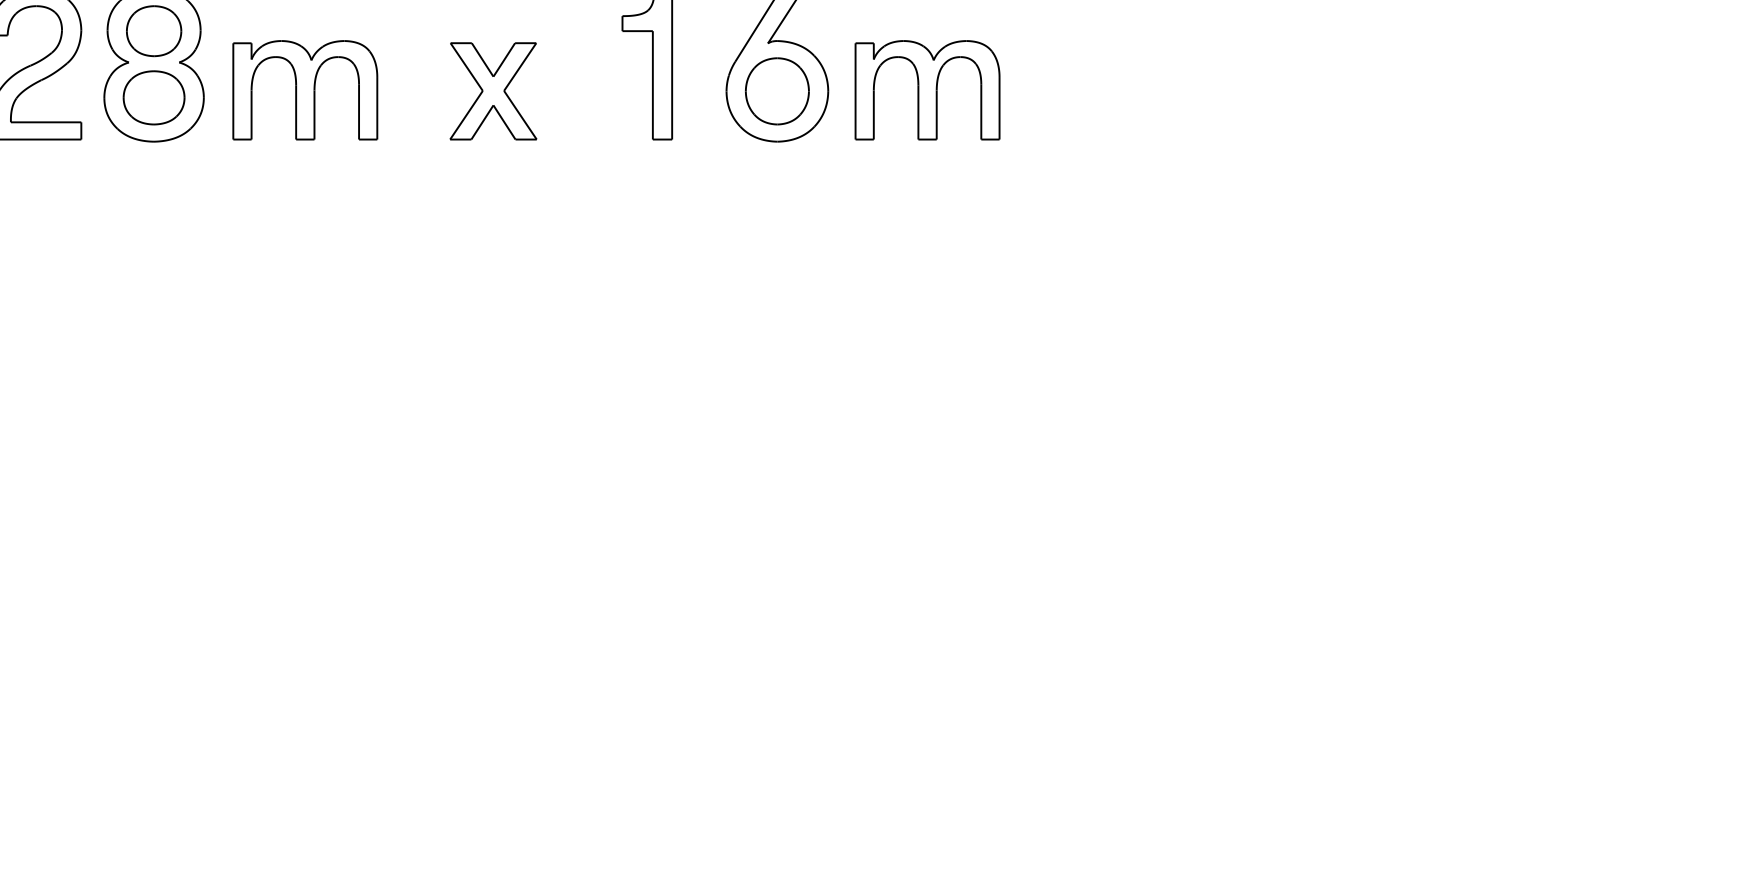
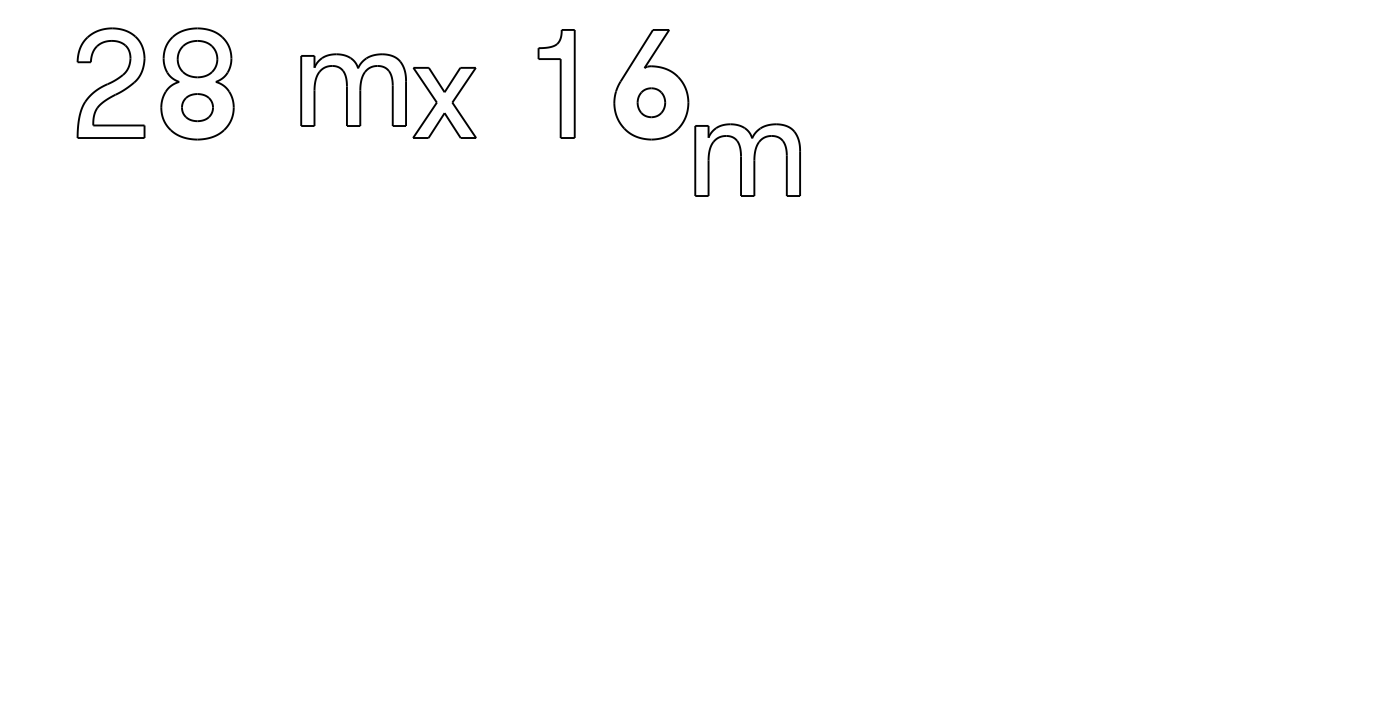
part: (305, 89) -> (353, 89), moved
part: (927, 89) -> (747, 159), moved
part: (777, 90) -> (651, 102), size x0.6
part: (154, 97) -> (197, 107), size x0.7

